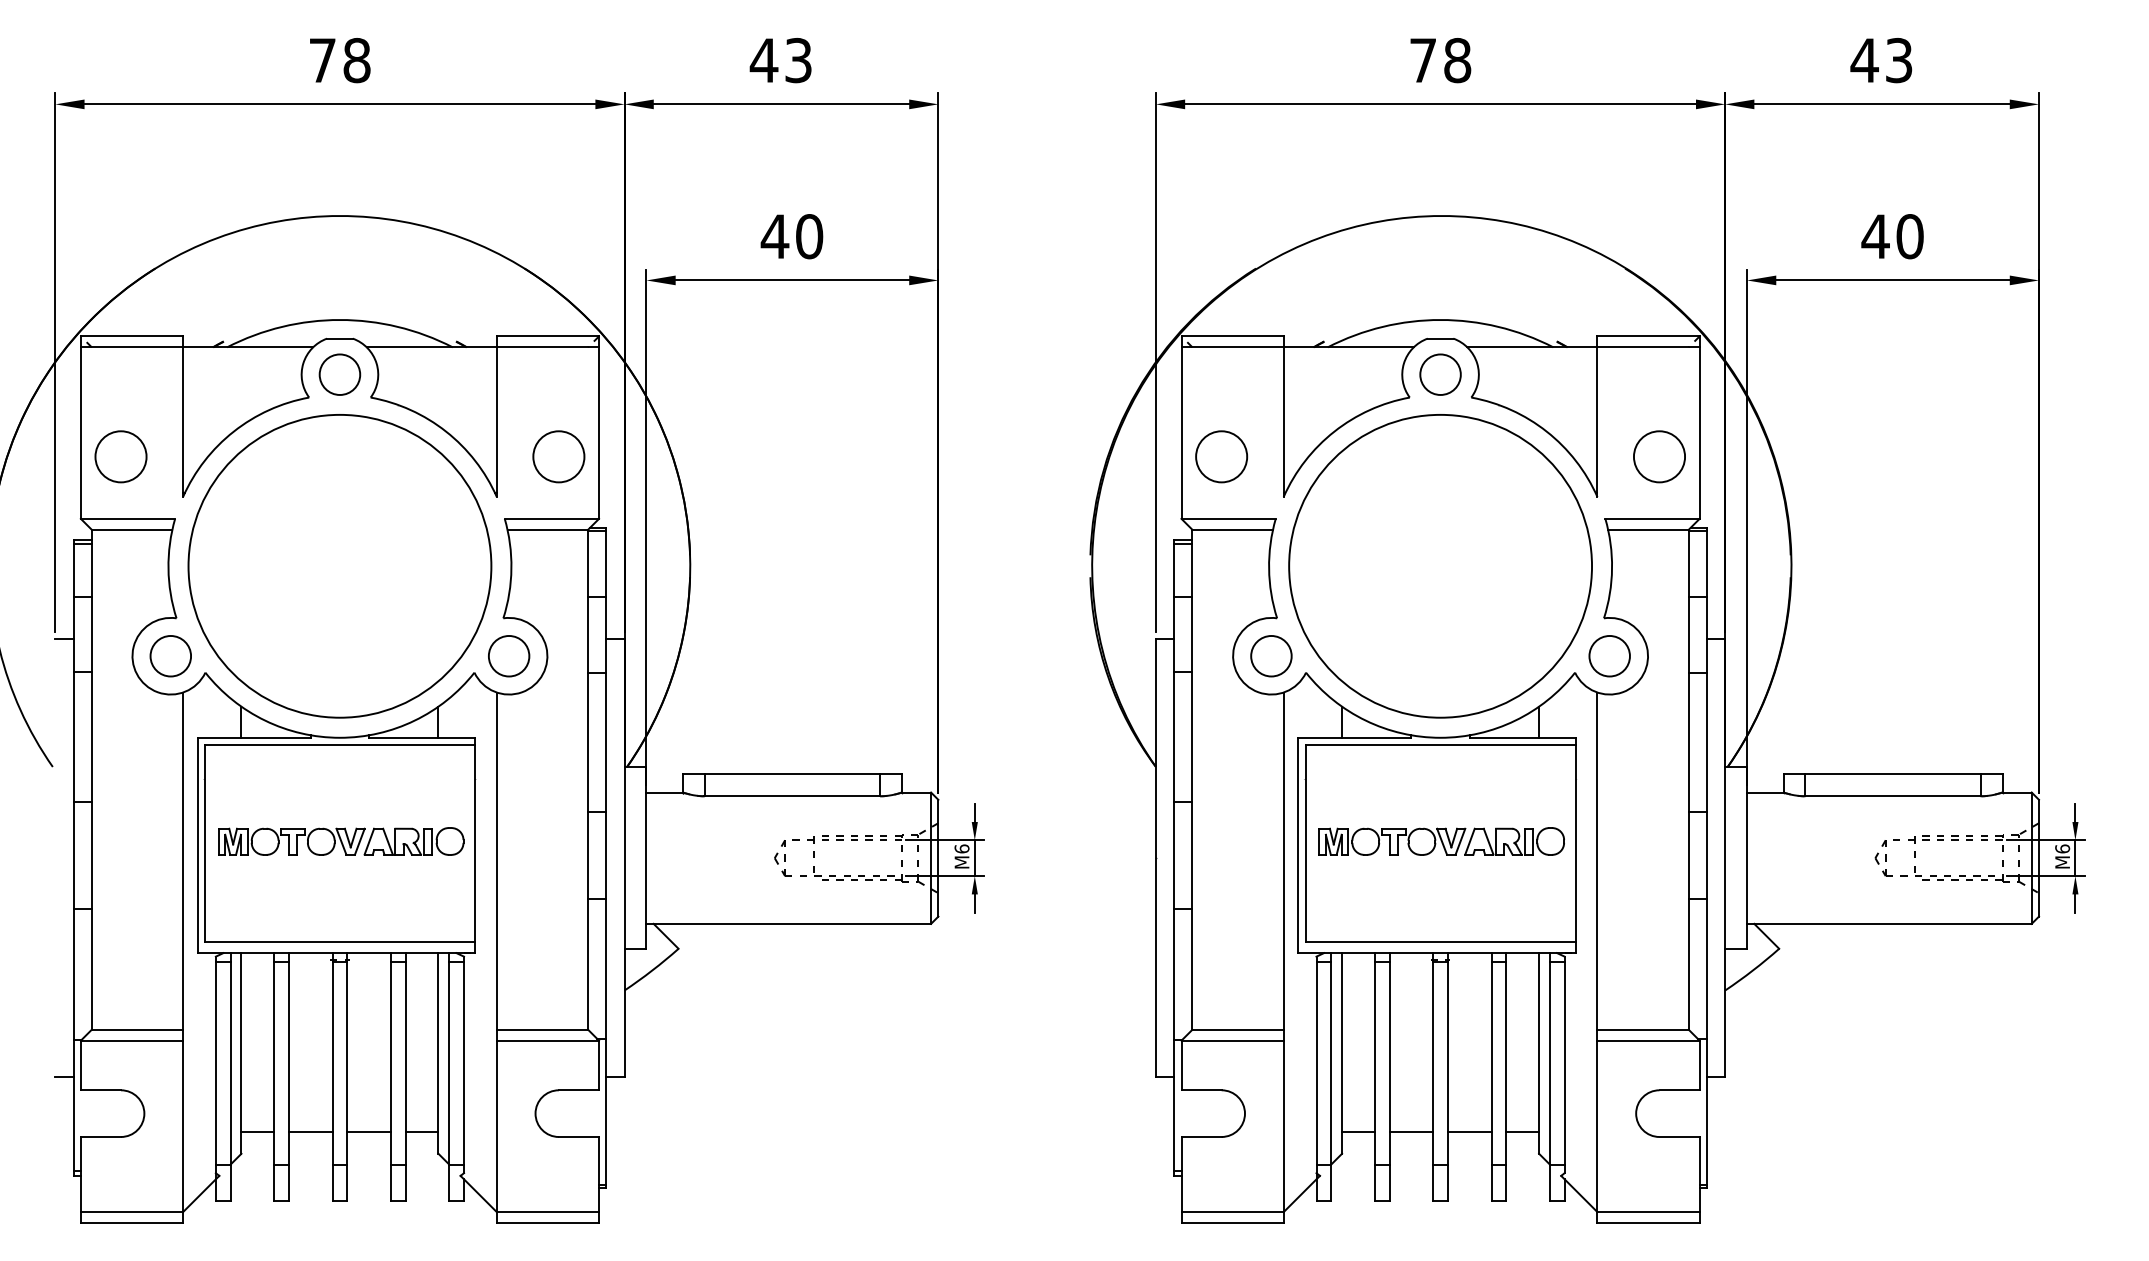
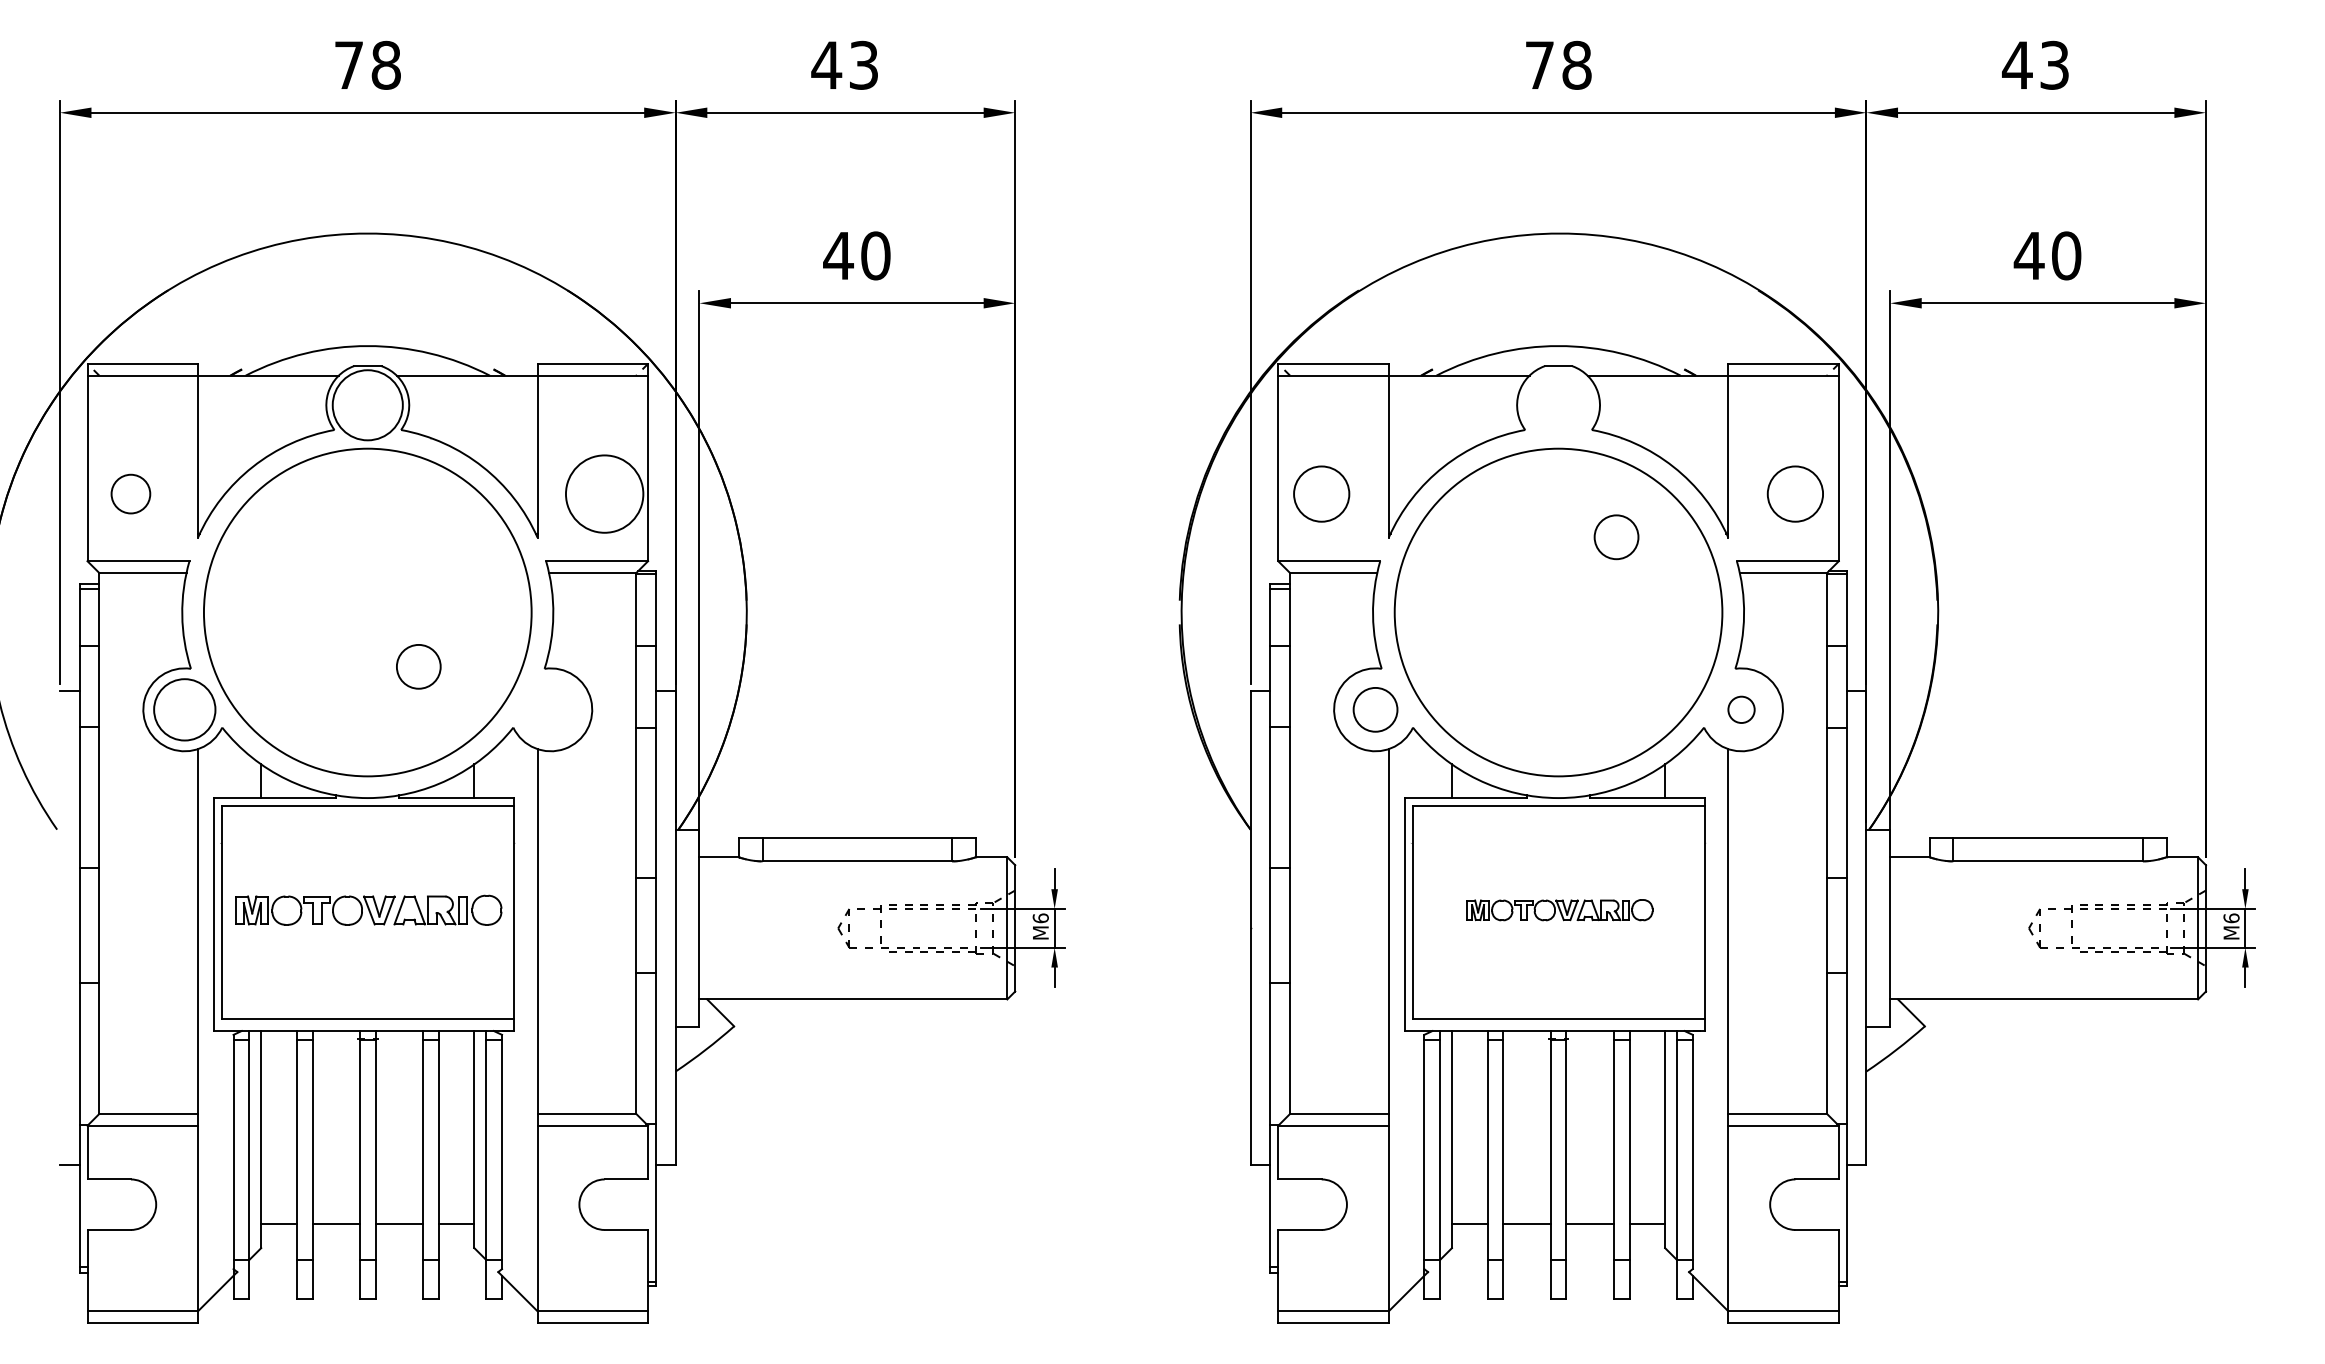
circle: (339, 374) -> (367, 405), size x1.6
circle: (1440, 374) -> (1616, 537), moved
circle: (120, 456) -> (130, 493), size x0.7
circle: (558, 456) -> (604, 493), size x1.4
circle: (170, 655) -> (184, 709), size x1.4
circle: (508, 655) -> (418, 666), moved
circle: (1609, 655) -> (1741, 709), size x0.6
part: (1441, 840) -> (1559, 909), size x0.7

